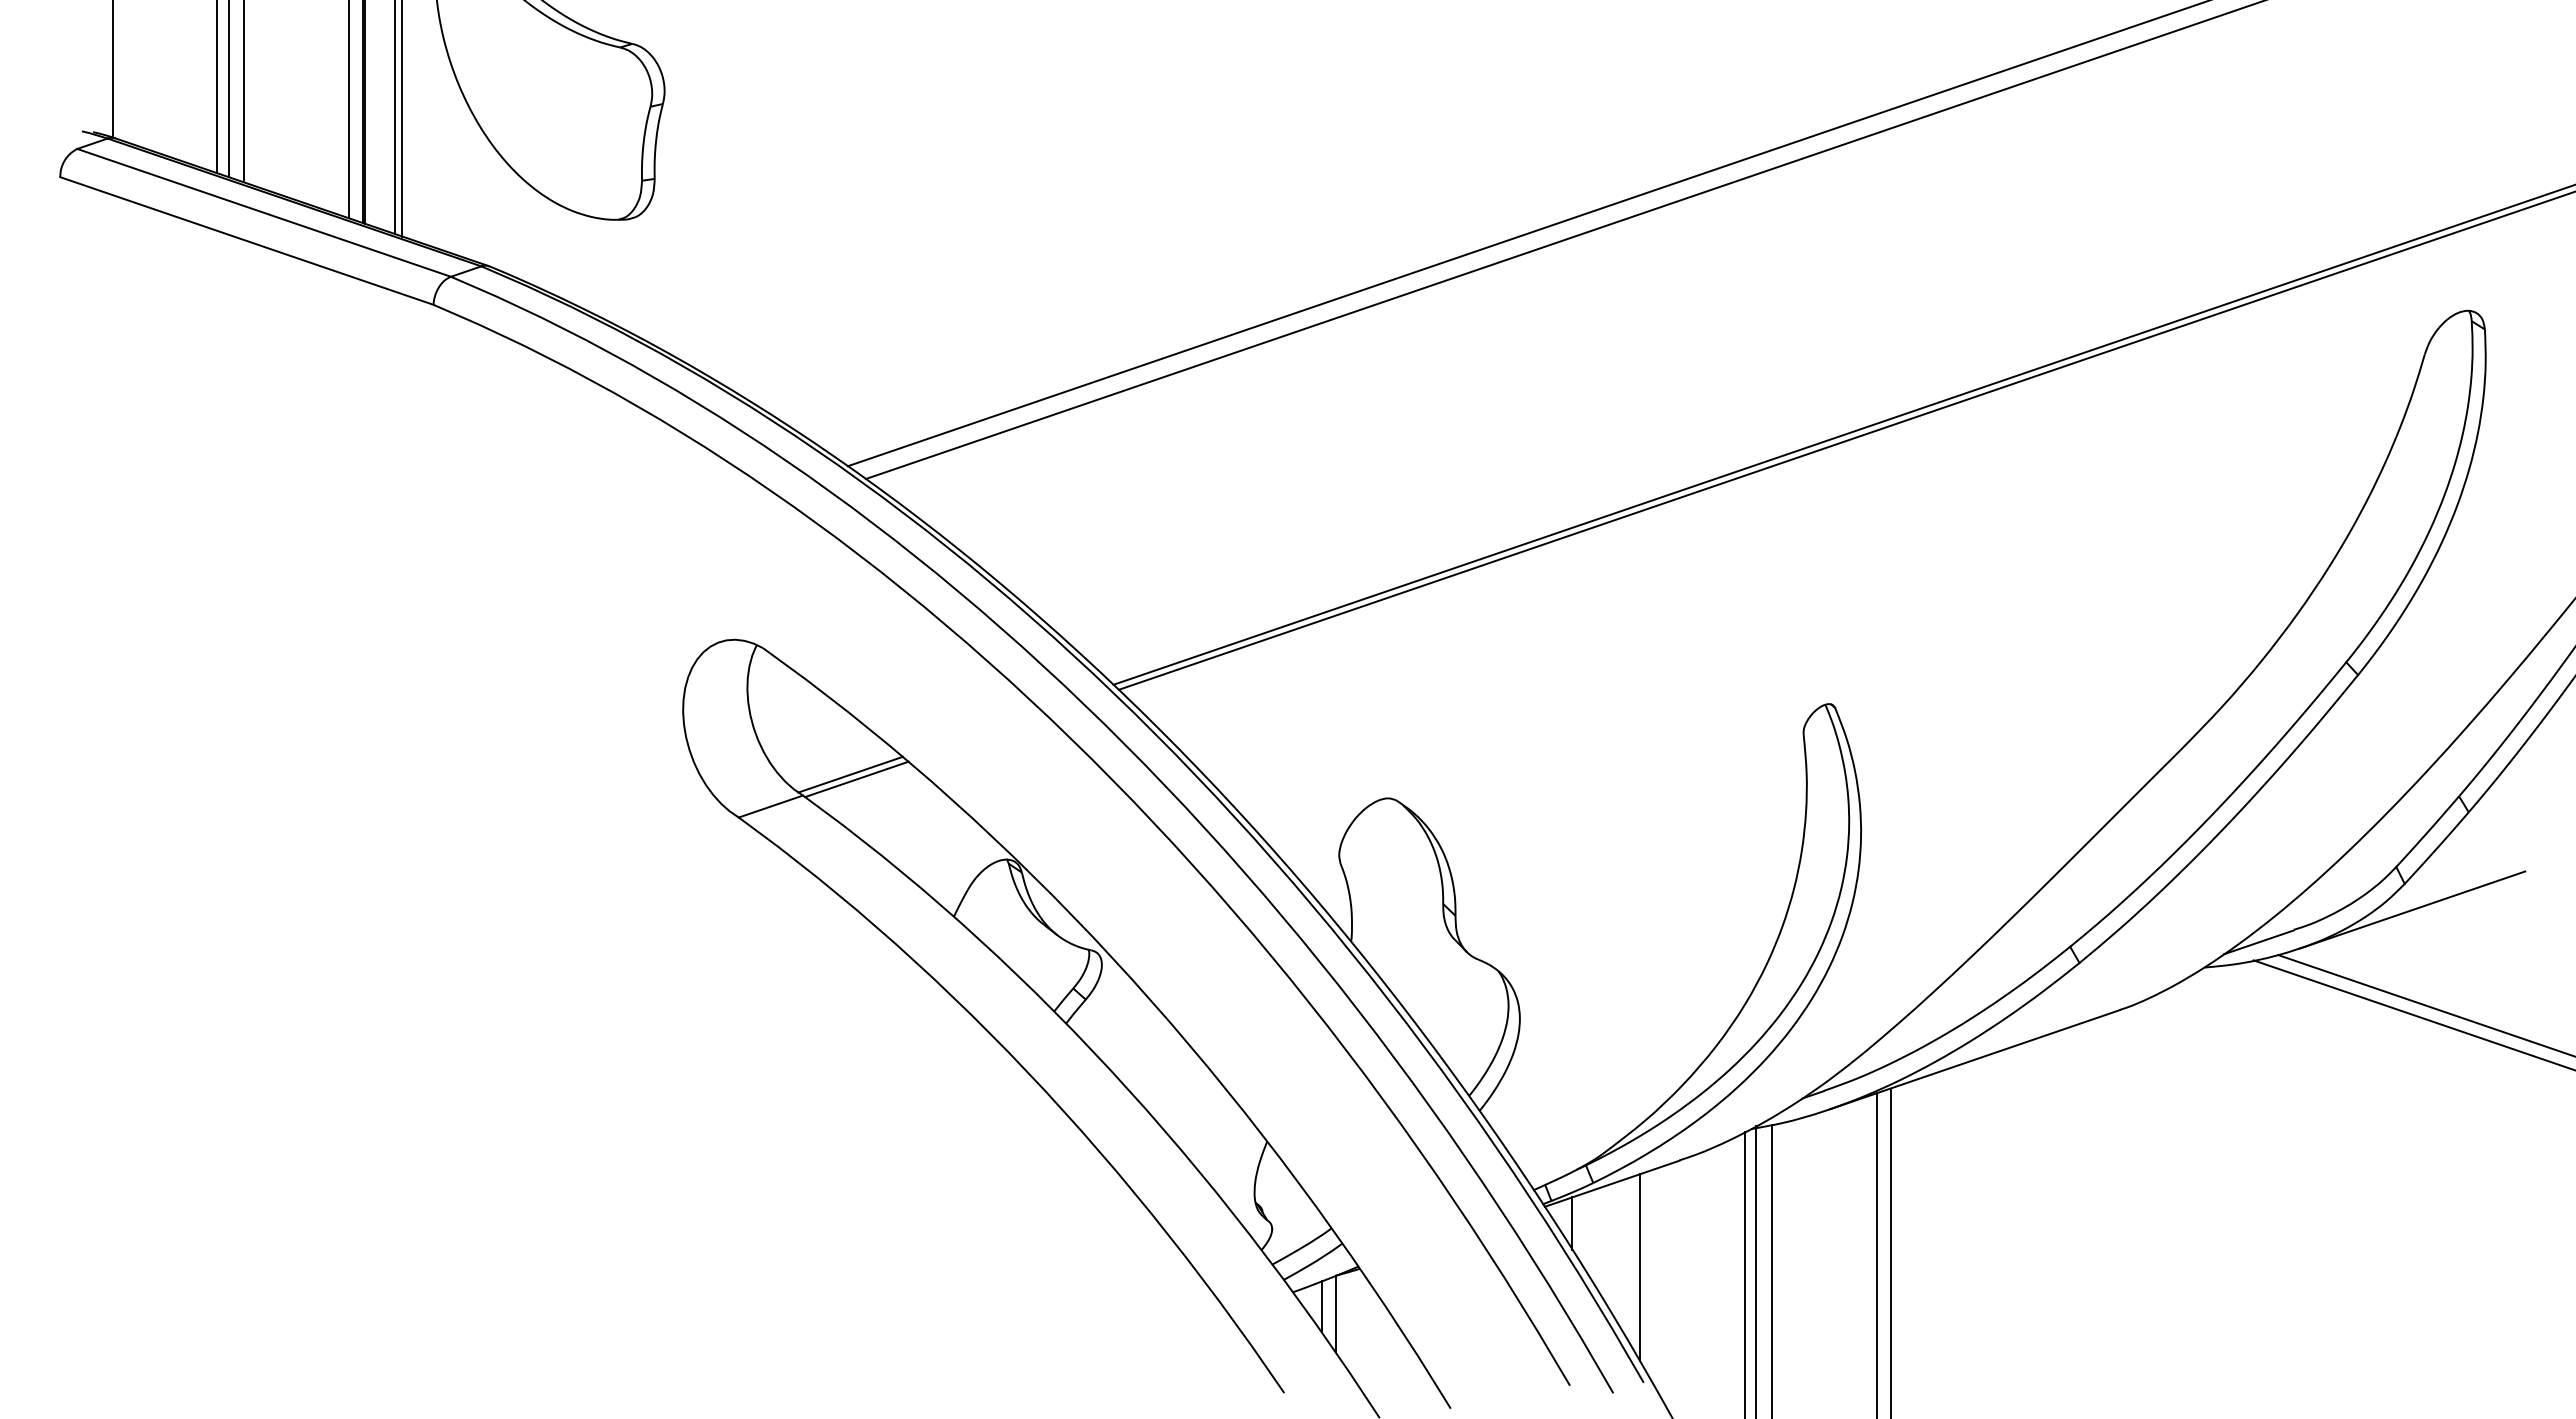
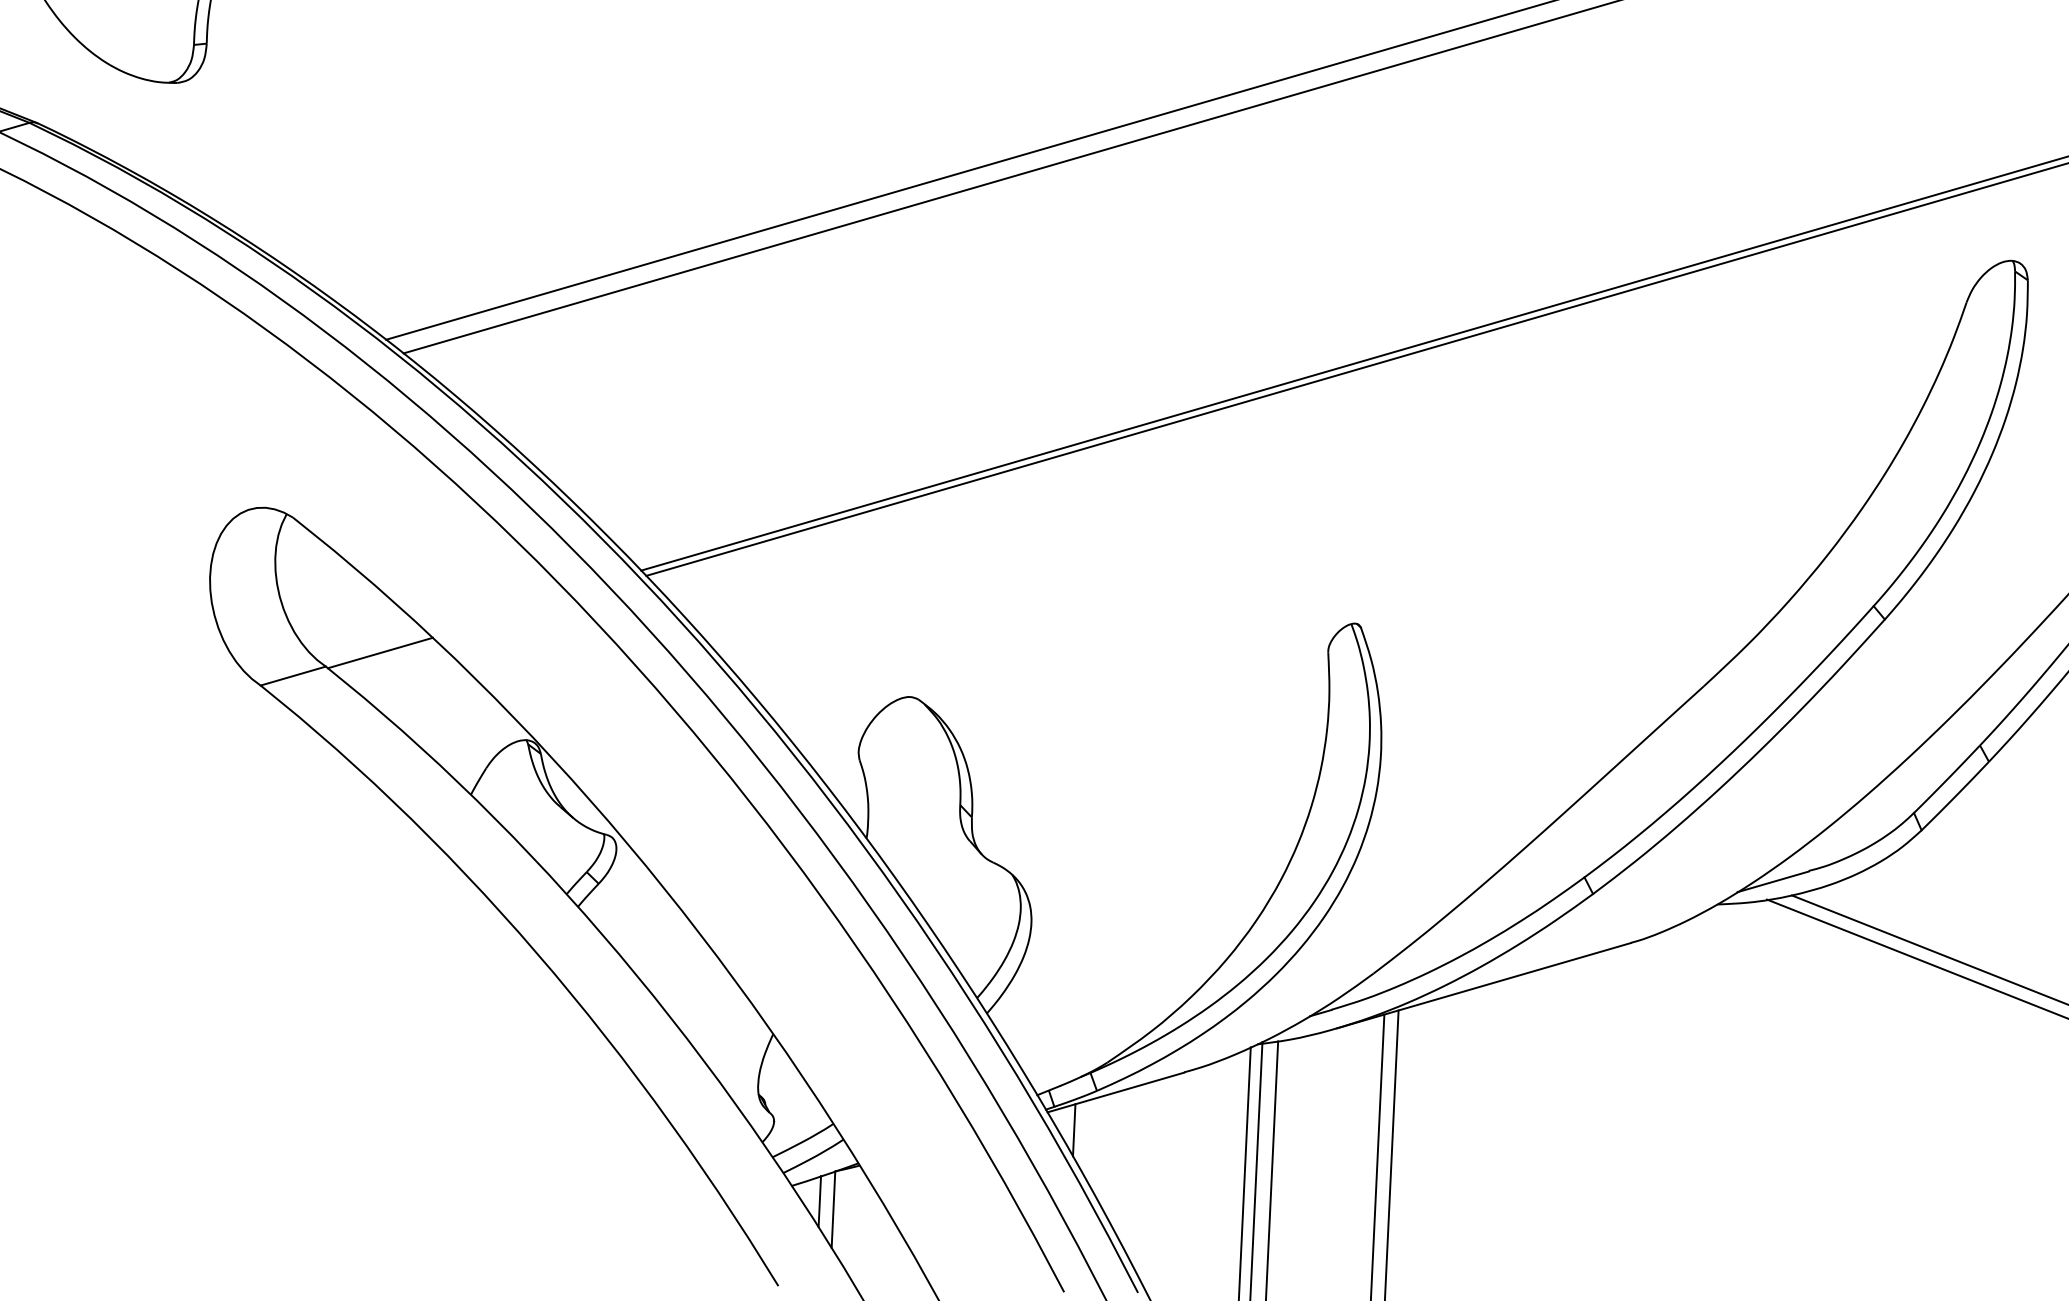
line: (850, 774) -> (374, 647), removed
line: (2412, 909) -> (1928, 856), removed
line: (1640, 1267) -> (1140, 1177), removed

